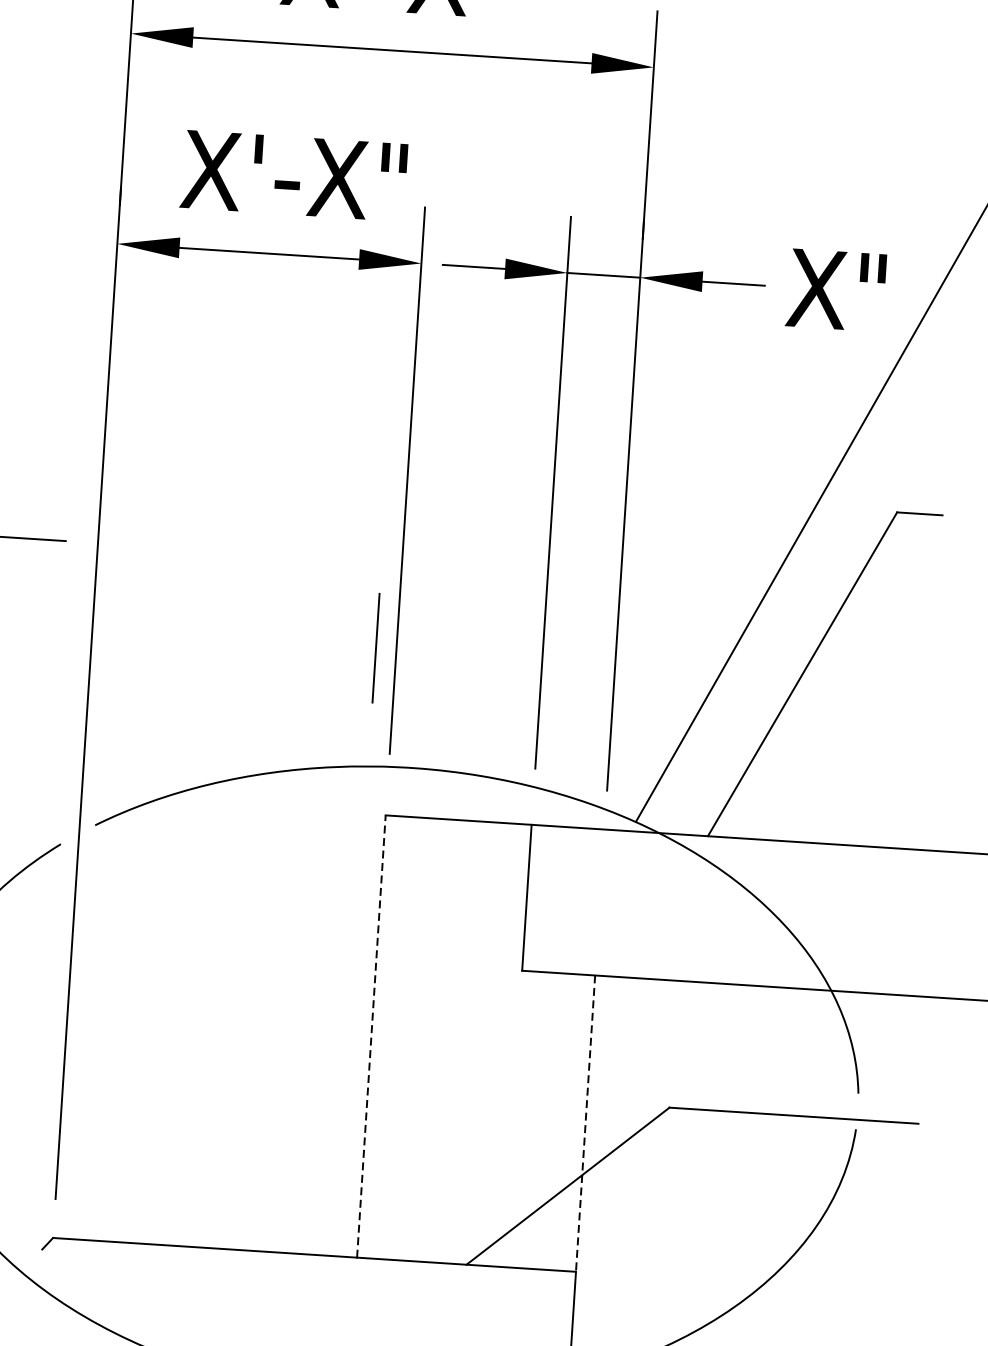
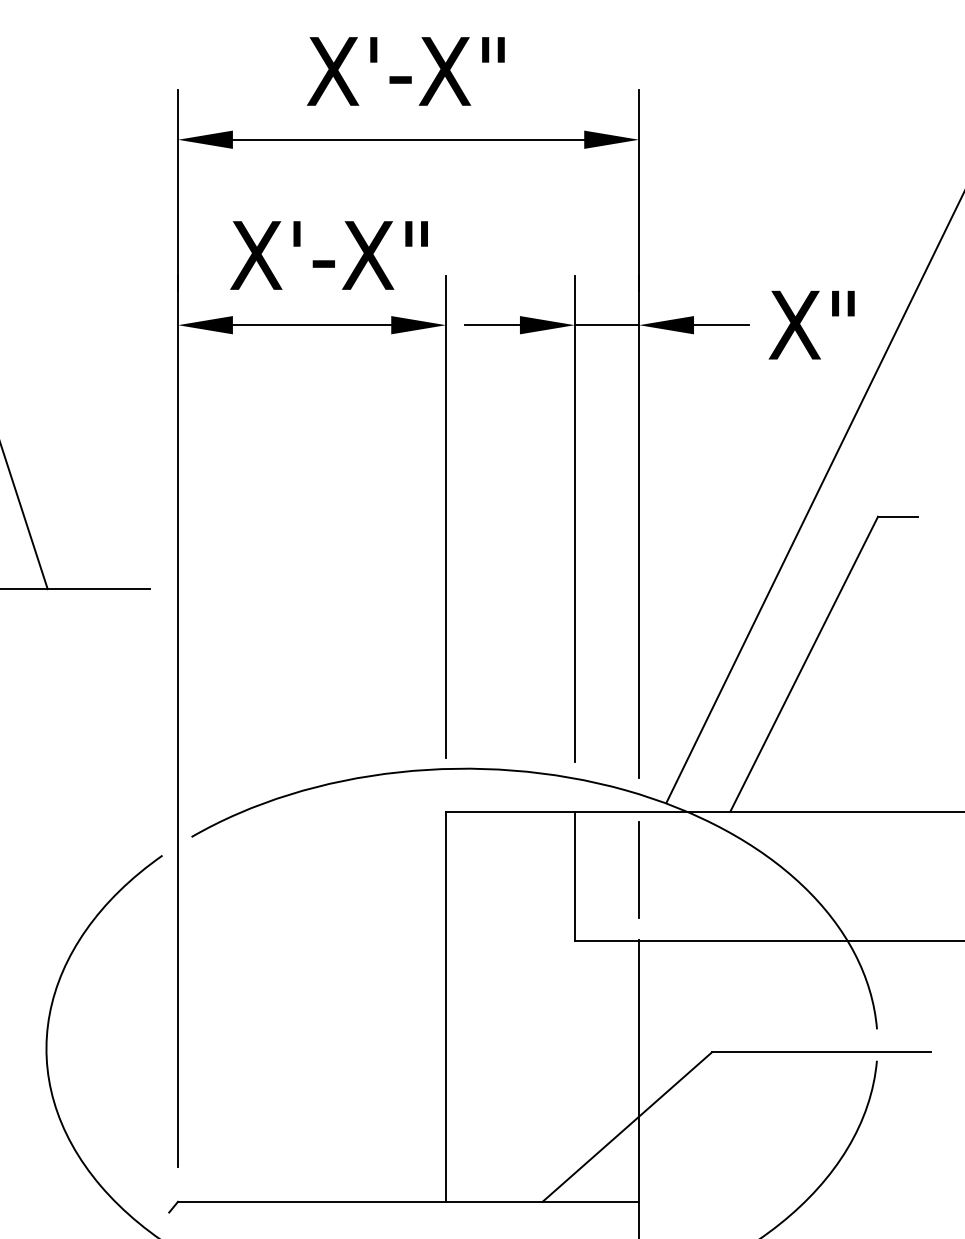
line: (375, 648) -> (638, 869), moved
line: (371, 1036) -> (446, 1006), dashed -> solid
line: (585, 1124) -> (639, 1071), dashed -> solid

